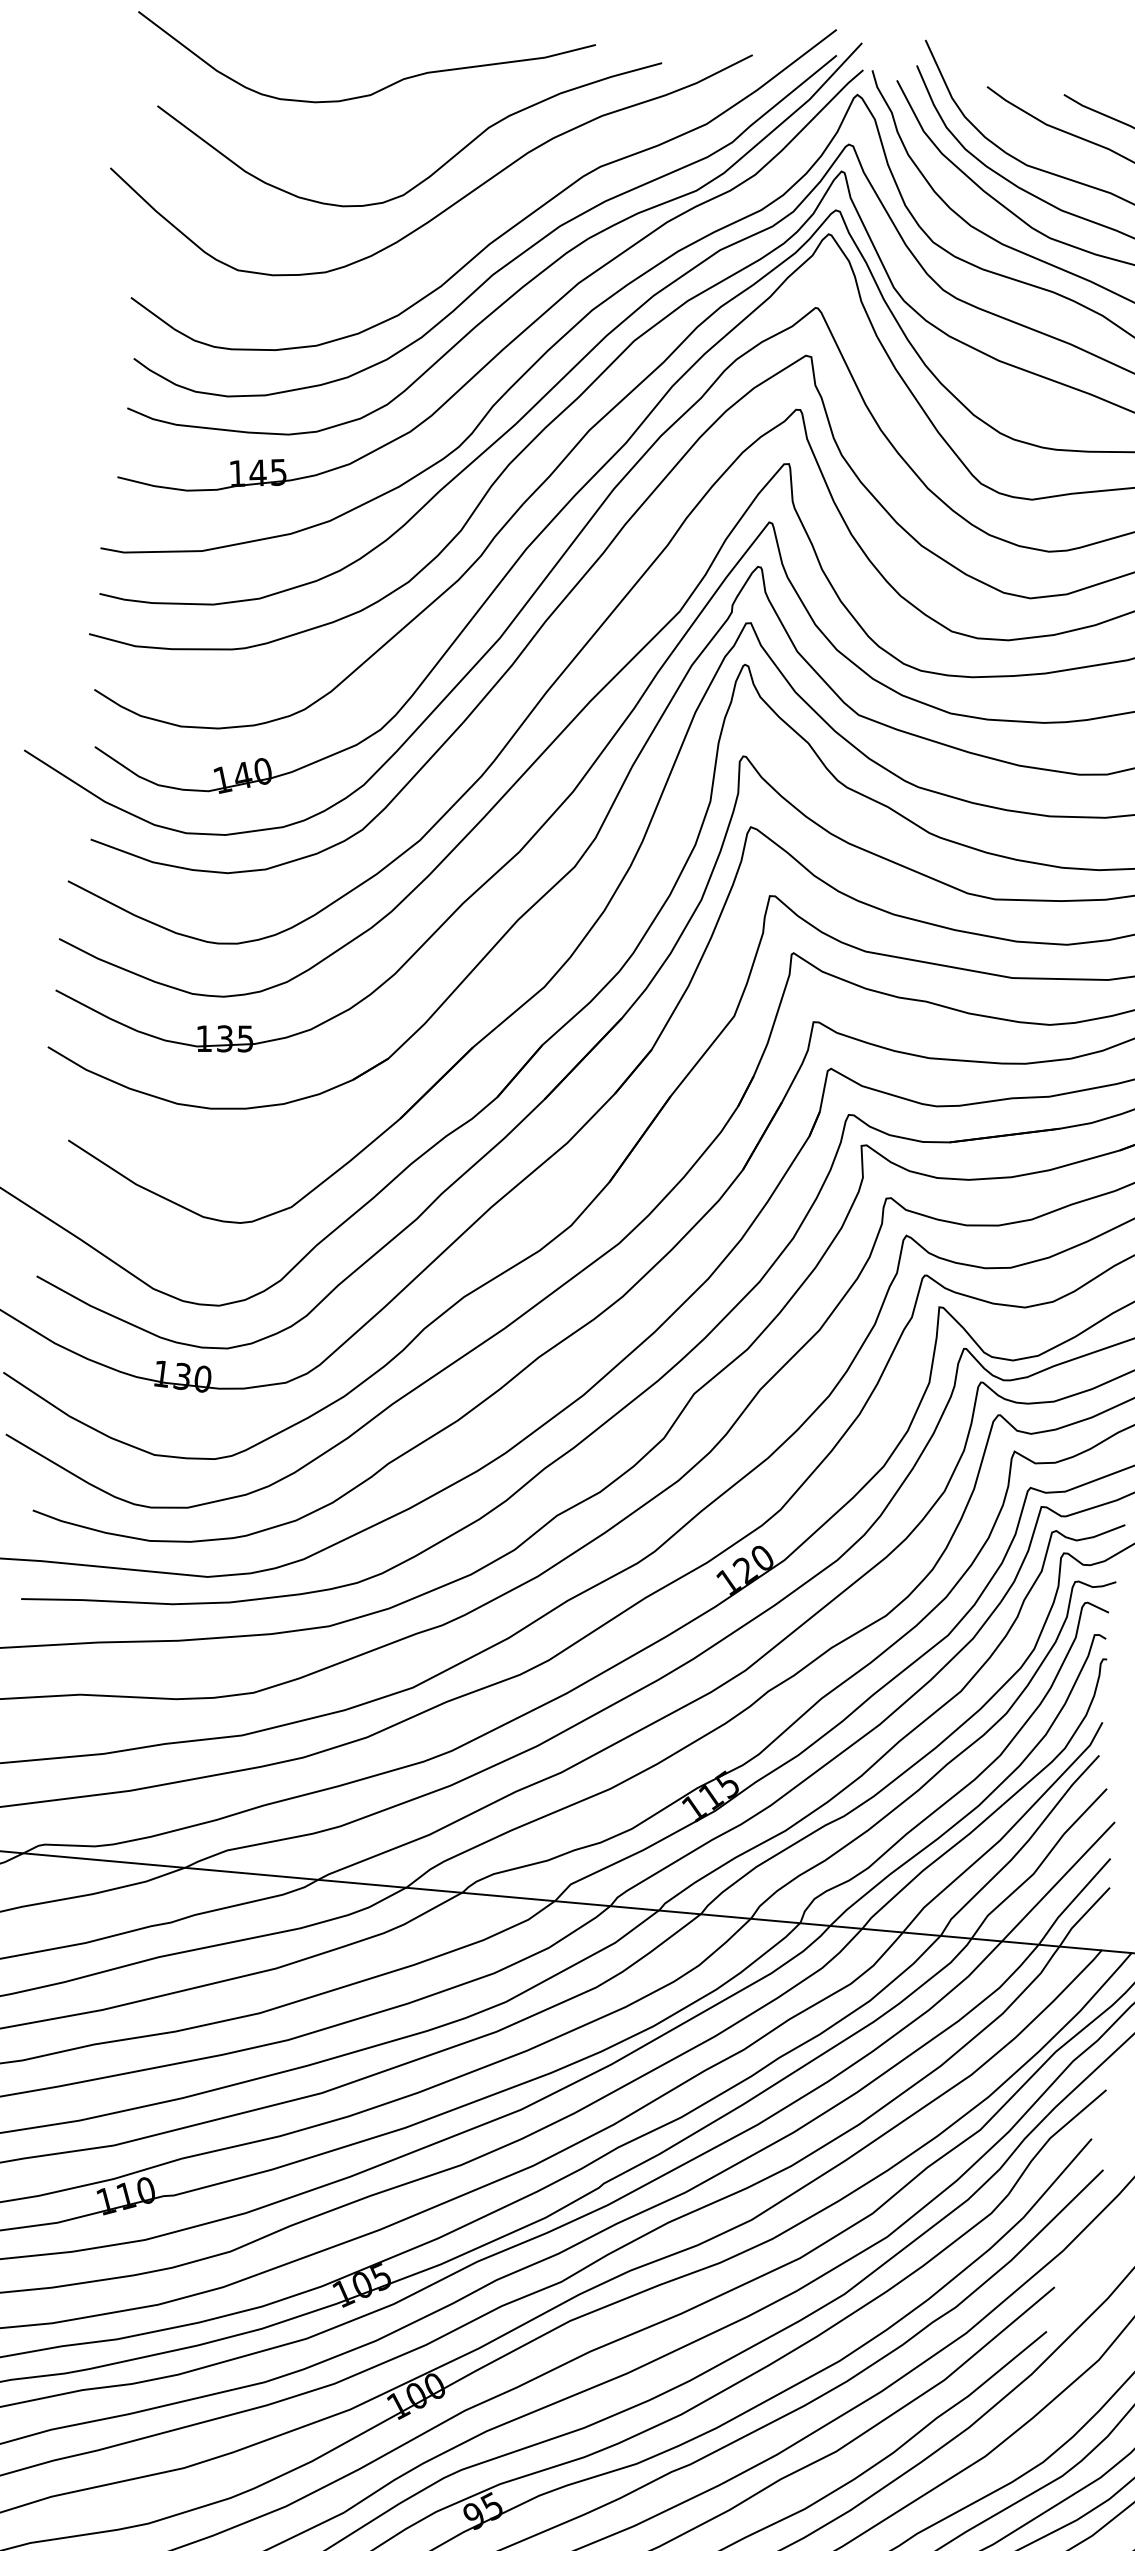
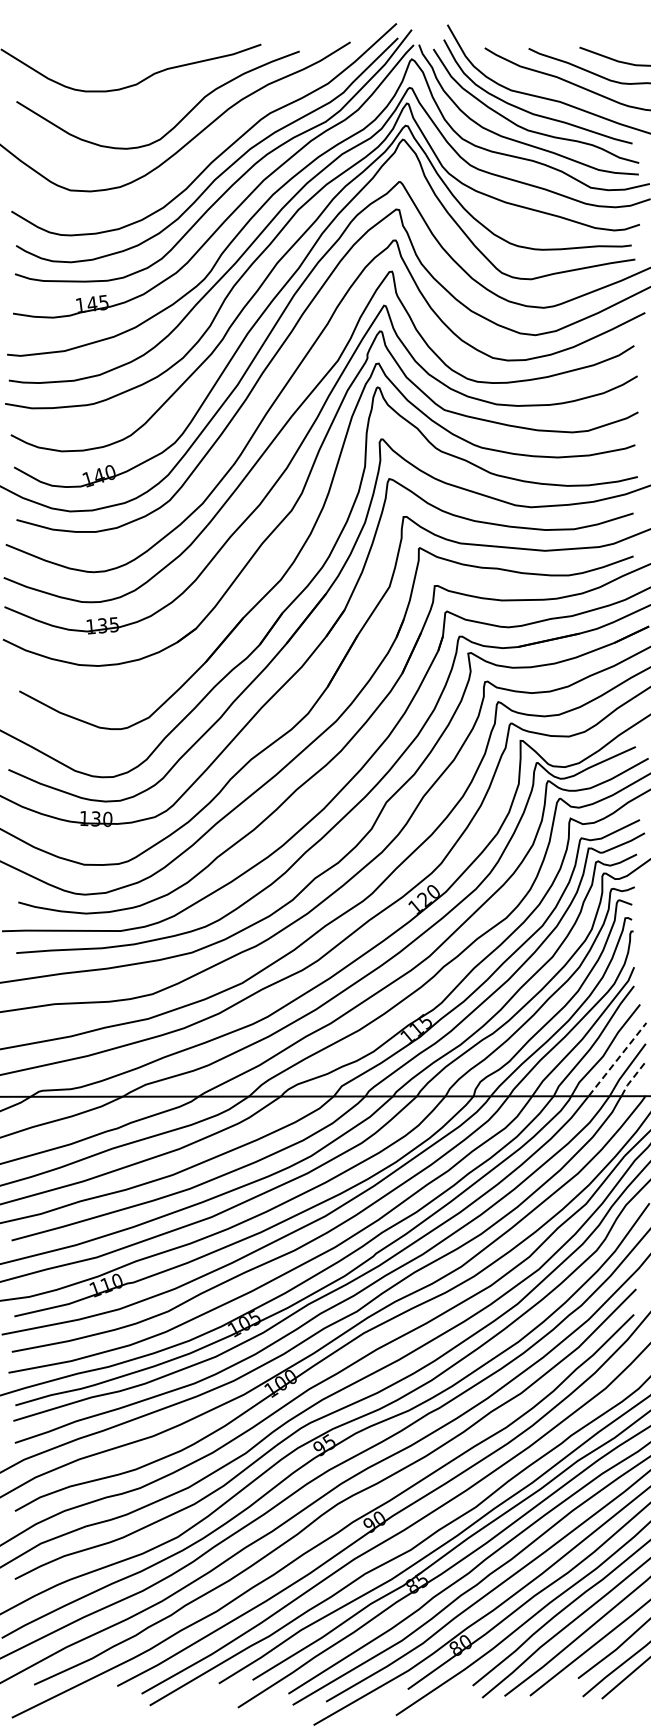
line: (1058, 1881) -> (617, 1059), solid -> dashed
line: (1083, 1915) -> (633, 1077), solid -> dashed

